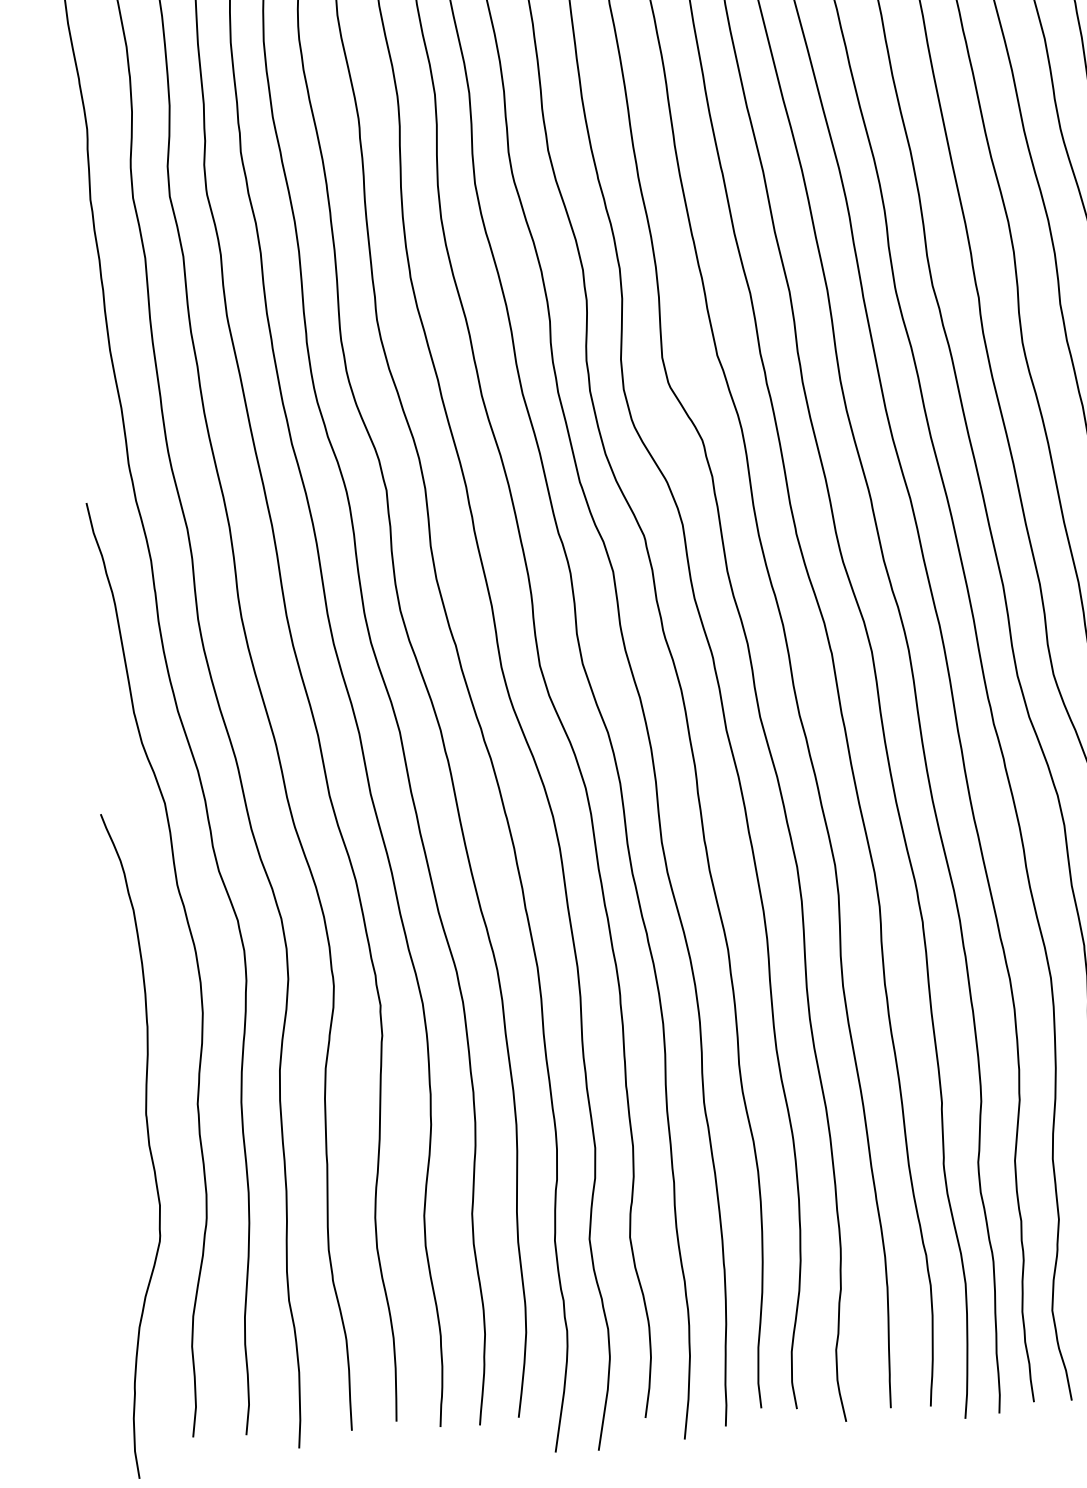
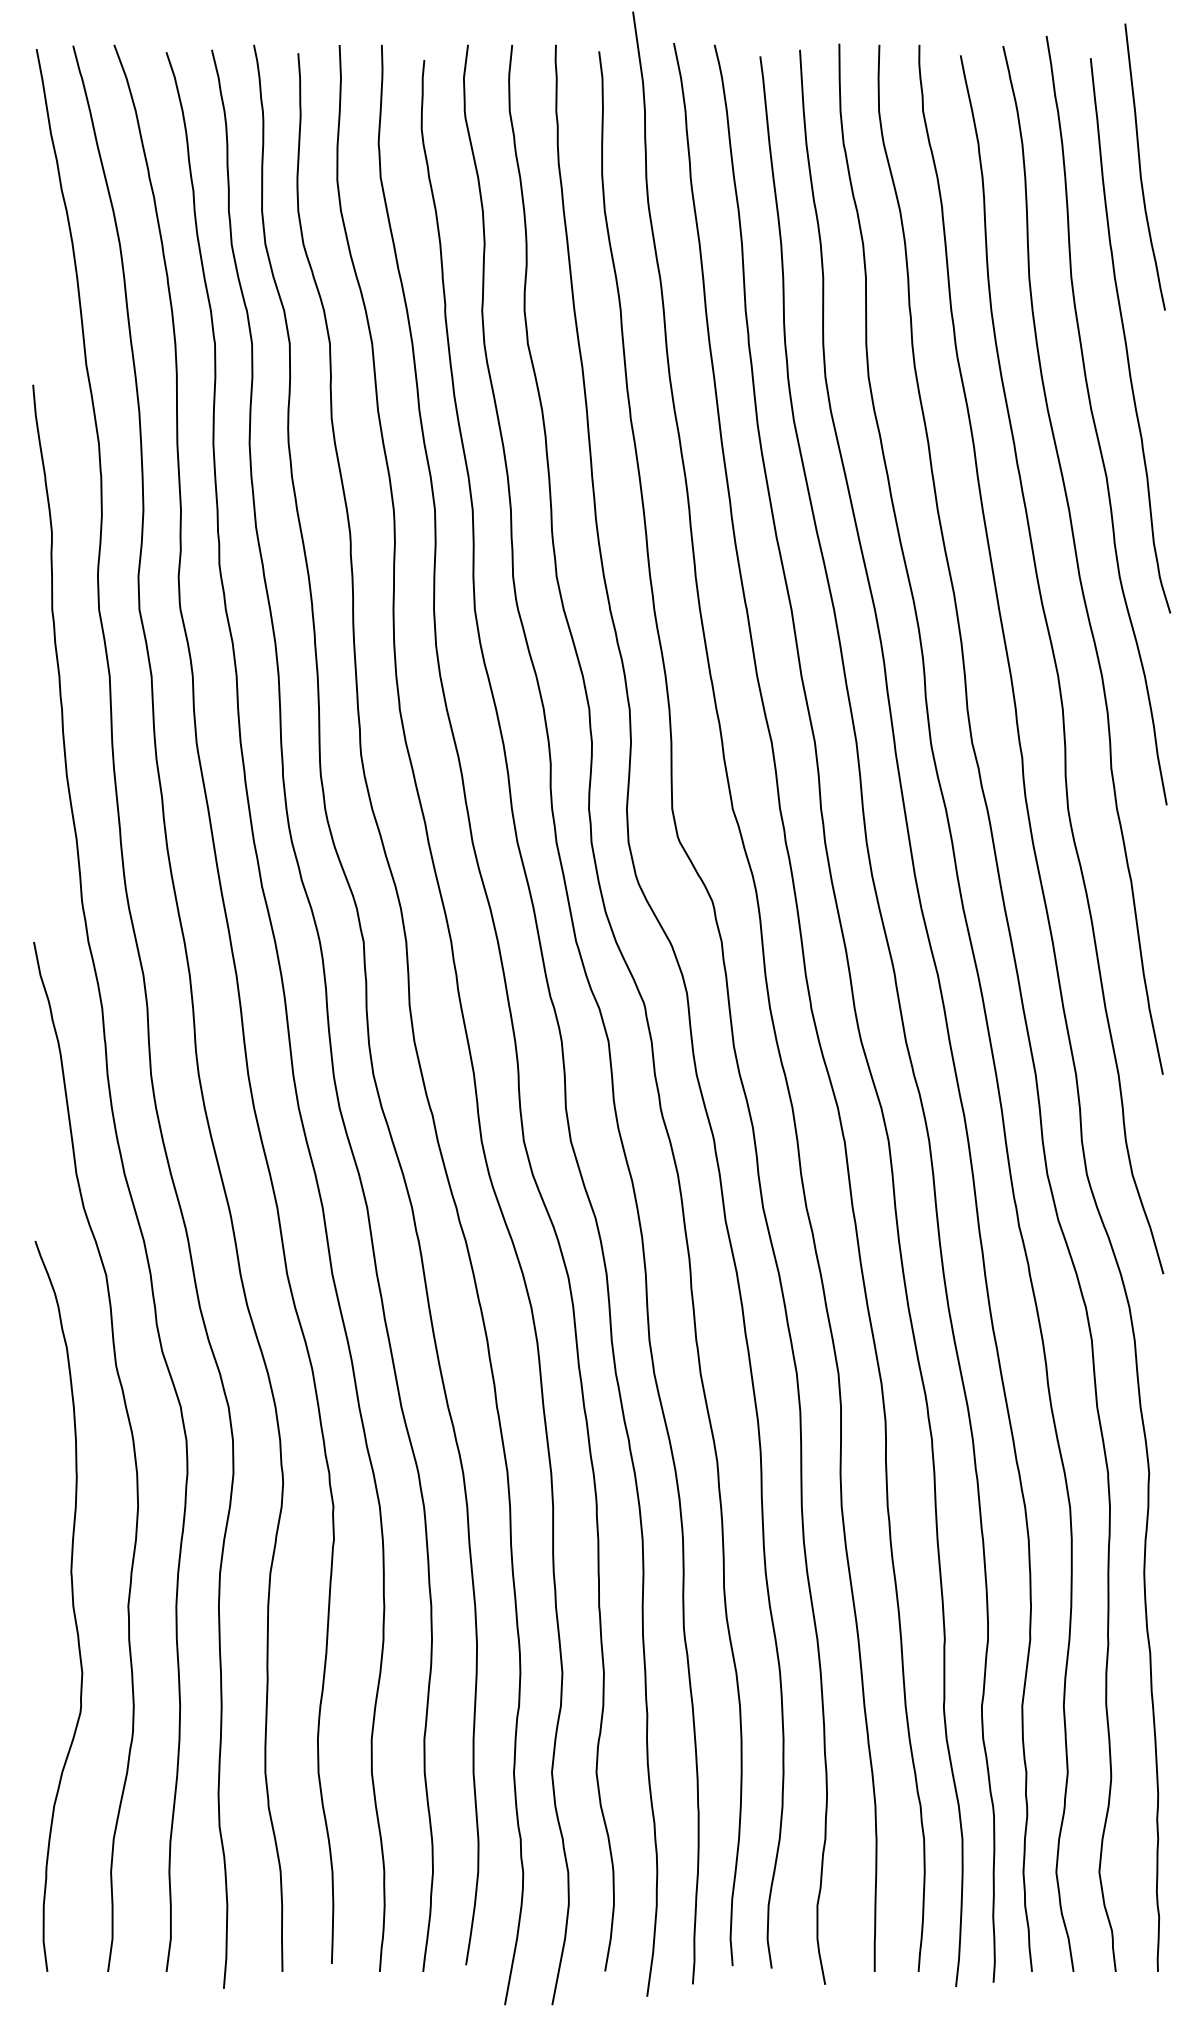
curve: (148, 1145) -> (72, 1606), moved

